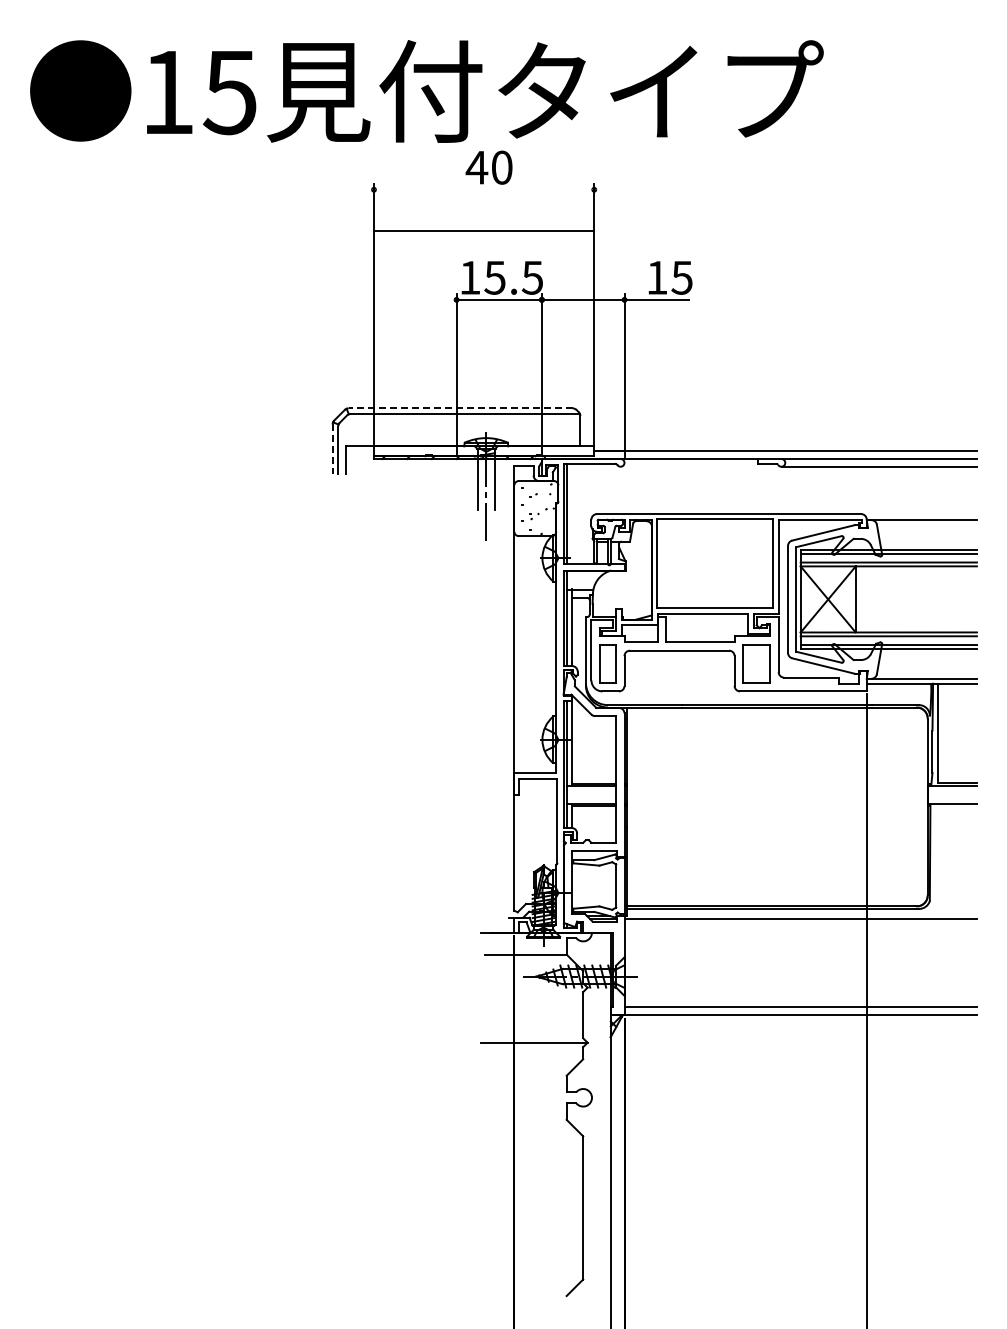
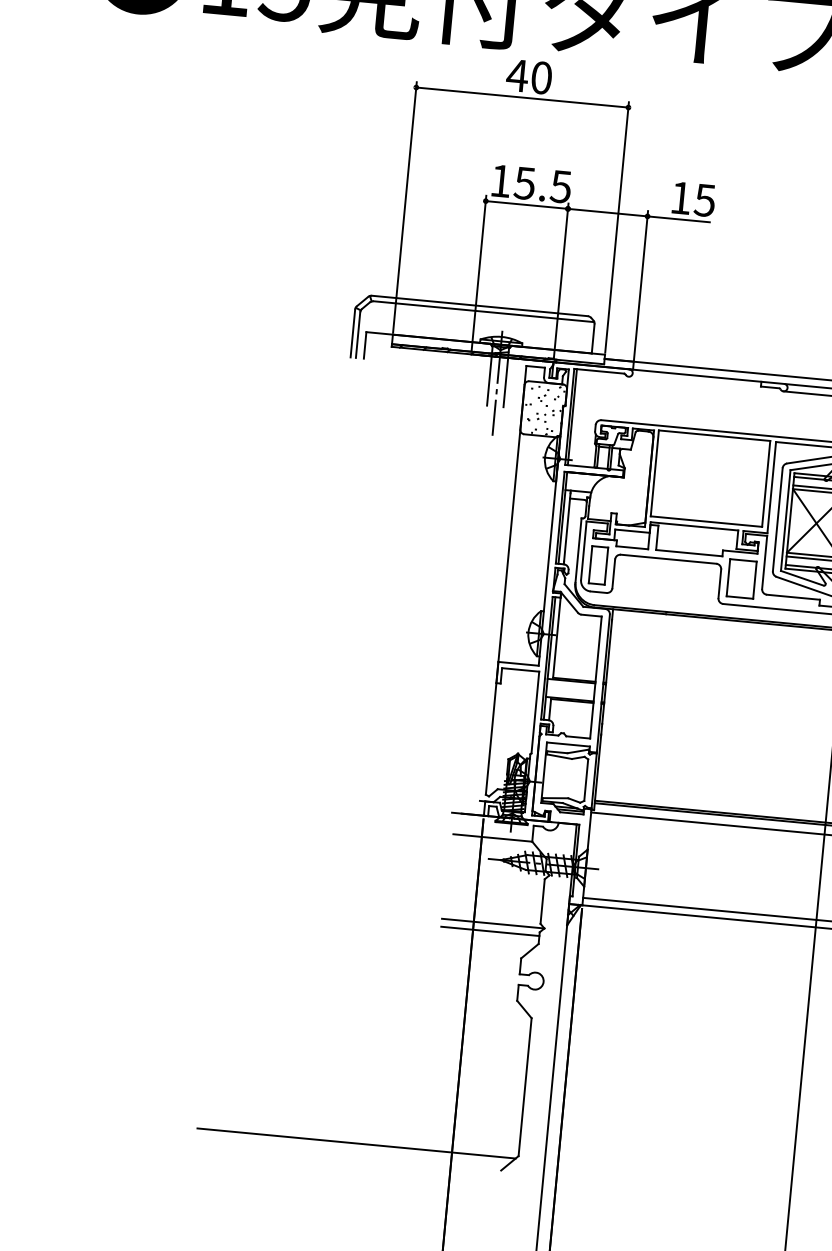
line: (483, 230) -> (521, 97), moved
line: (460, 408) -> (479, 306), dashed -> solid
line: (332, 449) -> (352, 333), dashed -> solid
line: (532, 1050) -> (490, 930), added
line: (415, 1282) -> (356, 1143), added

